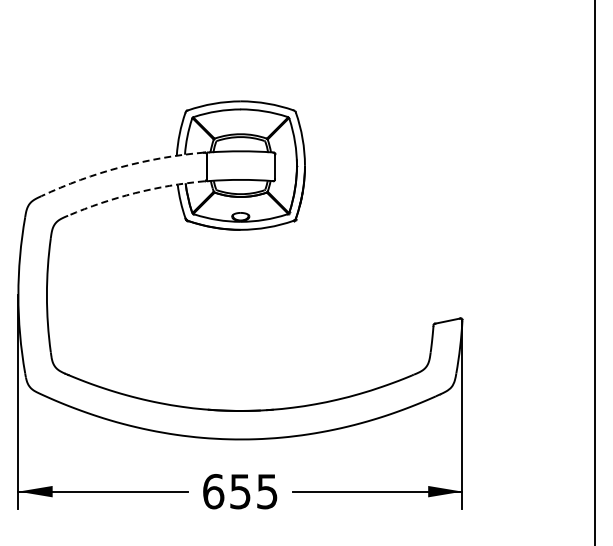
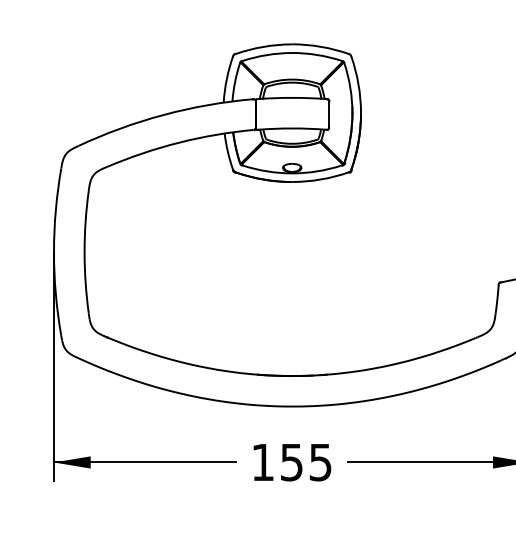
arc: (120, 167) -> (163, 115), dashed -> solid
arc: (135, 193) -> (179, 143), dashed -> solid
text: (213, 491) -> (263, 462), 655 -> 155

